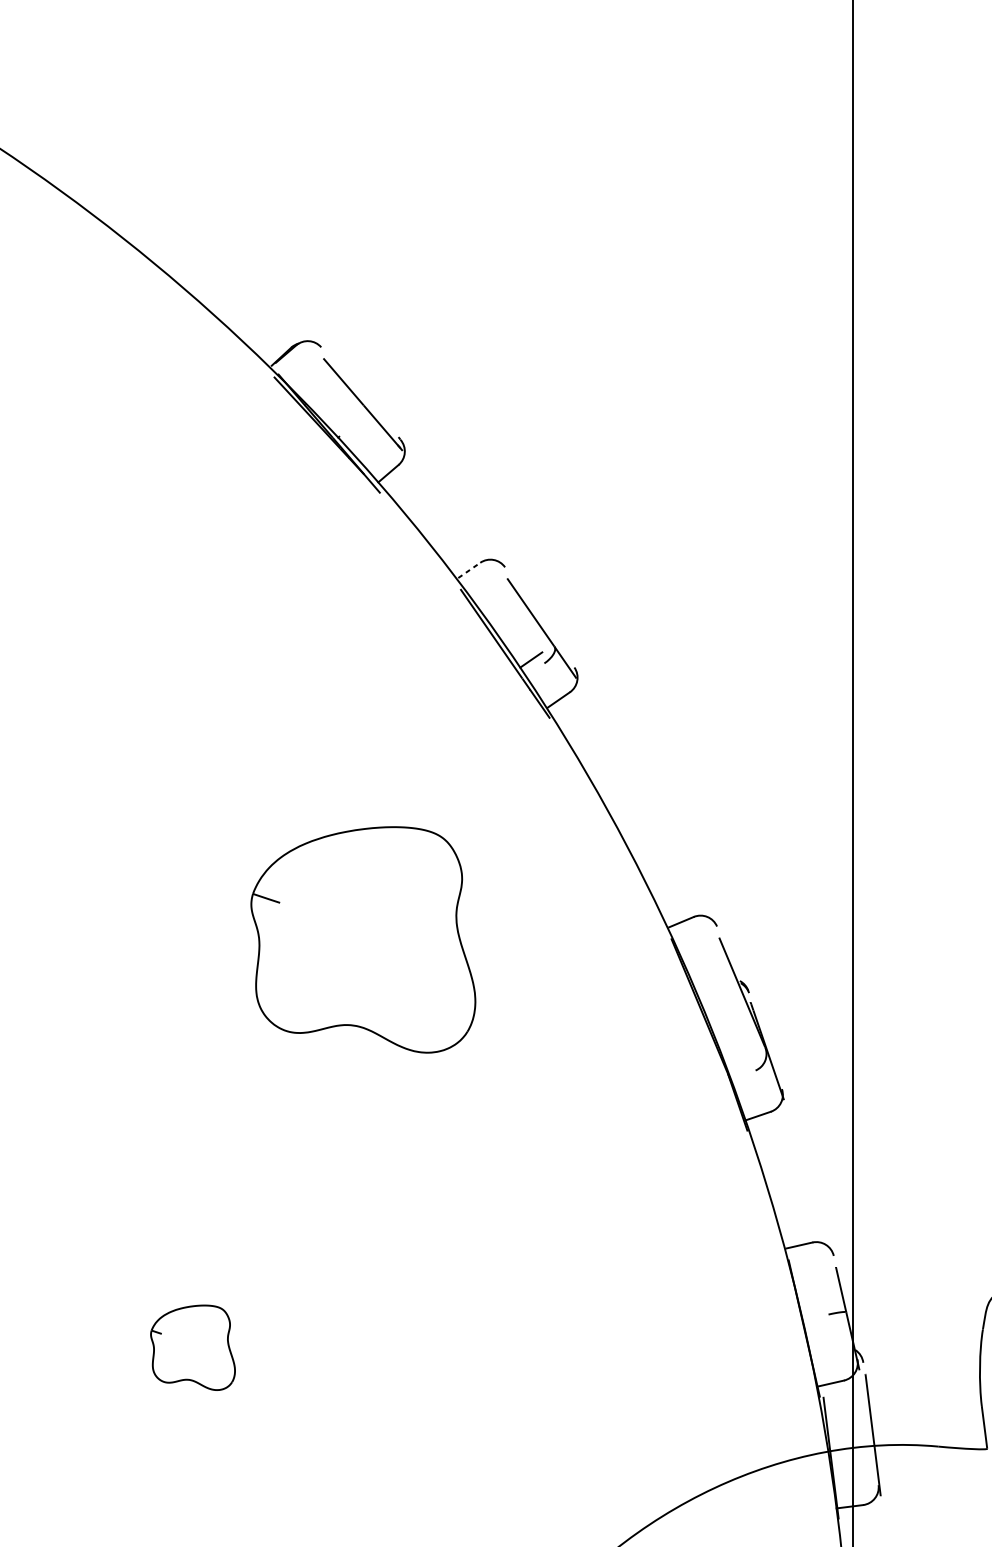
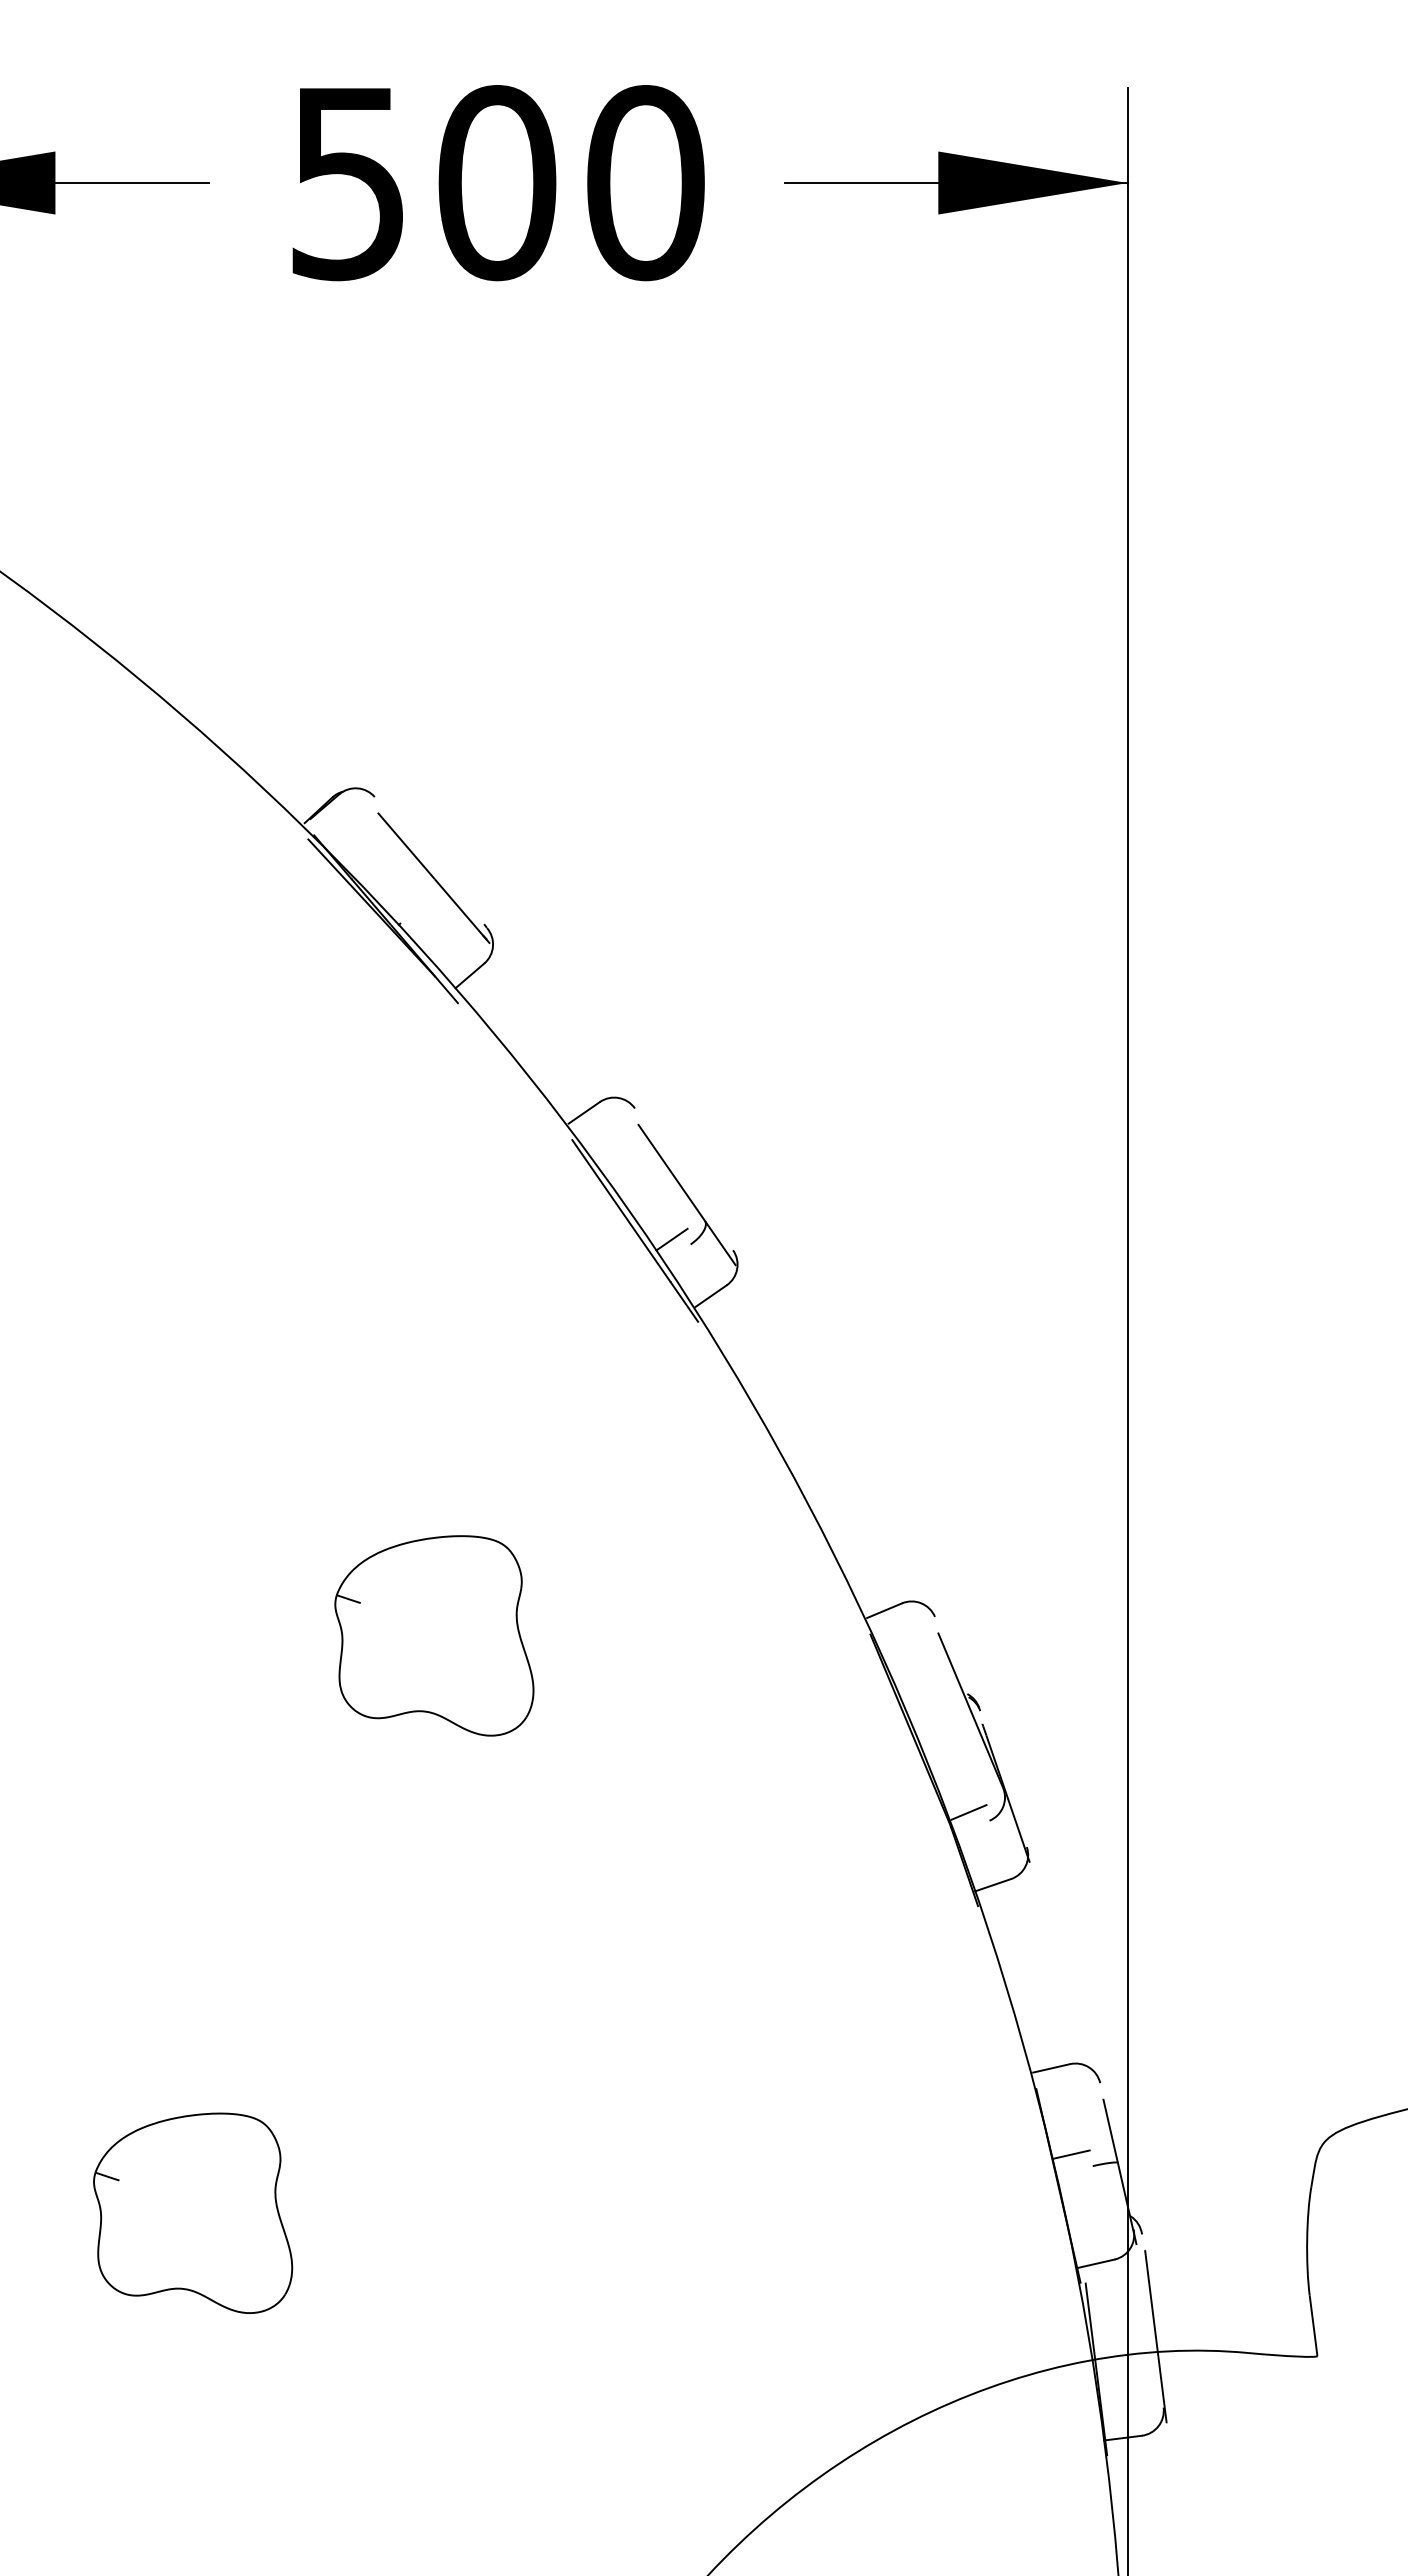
line: (469, 570) -> (584, 1112), dashed -> solid
part: (363, 939) -> (434, 1635), size x0.62
line: (740, 1064) -> (968, 1812), added
line: (812, 1306) -> (1070, 2154), added
part: (193, 1347) -> (193, 2212), size x1.67

